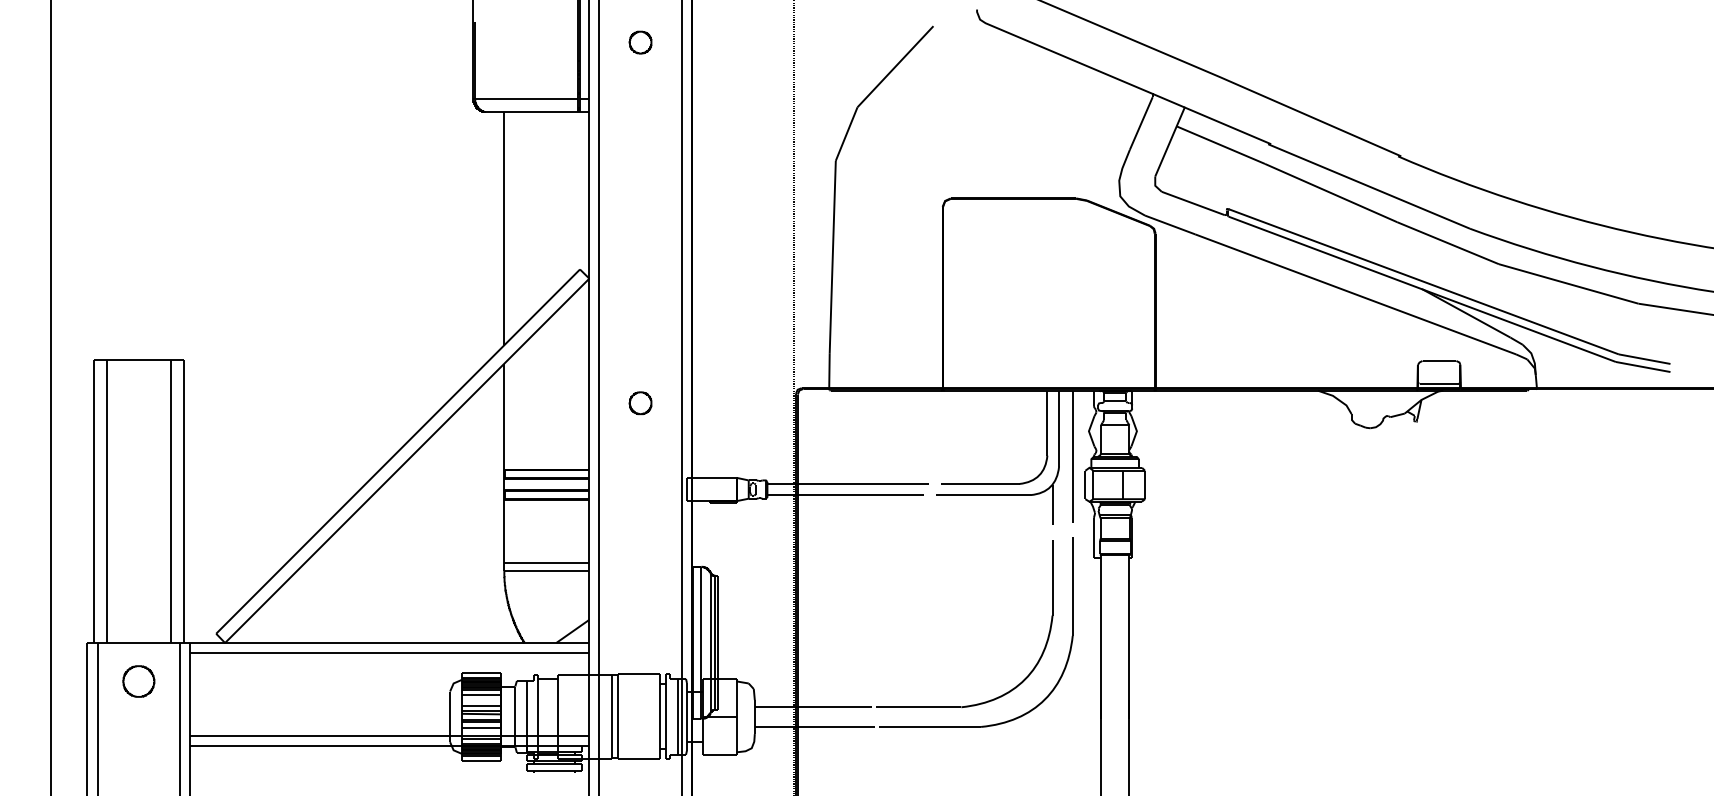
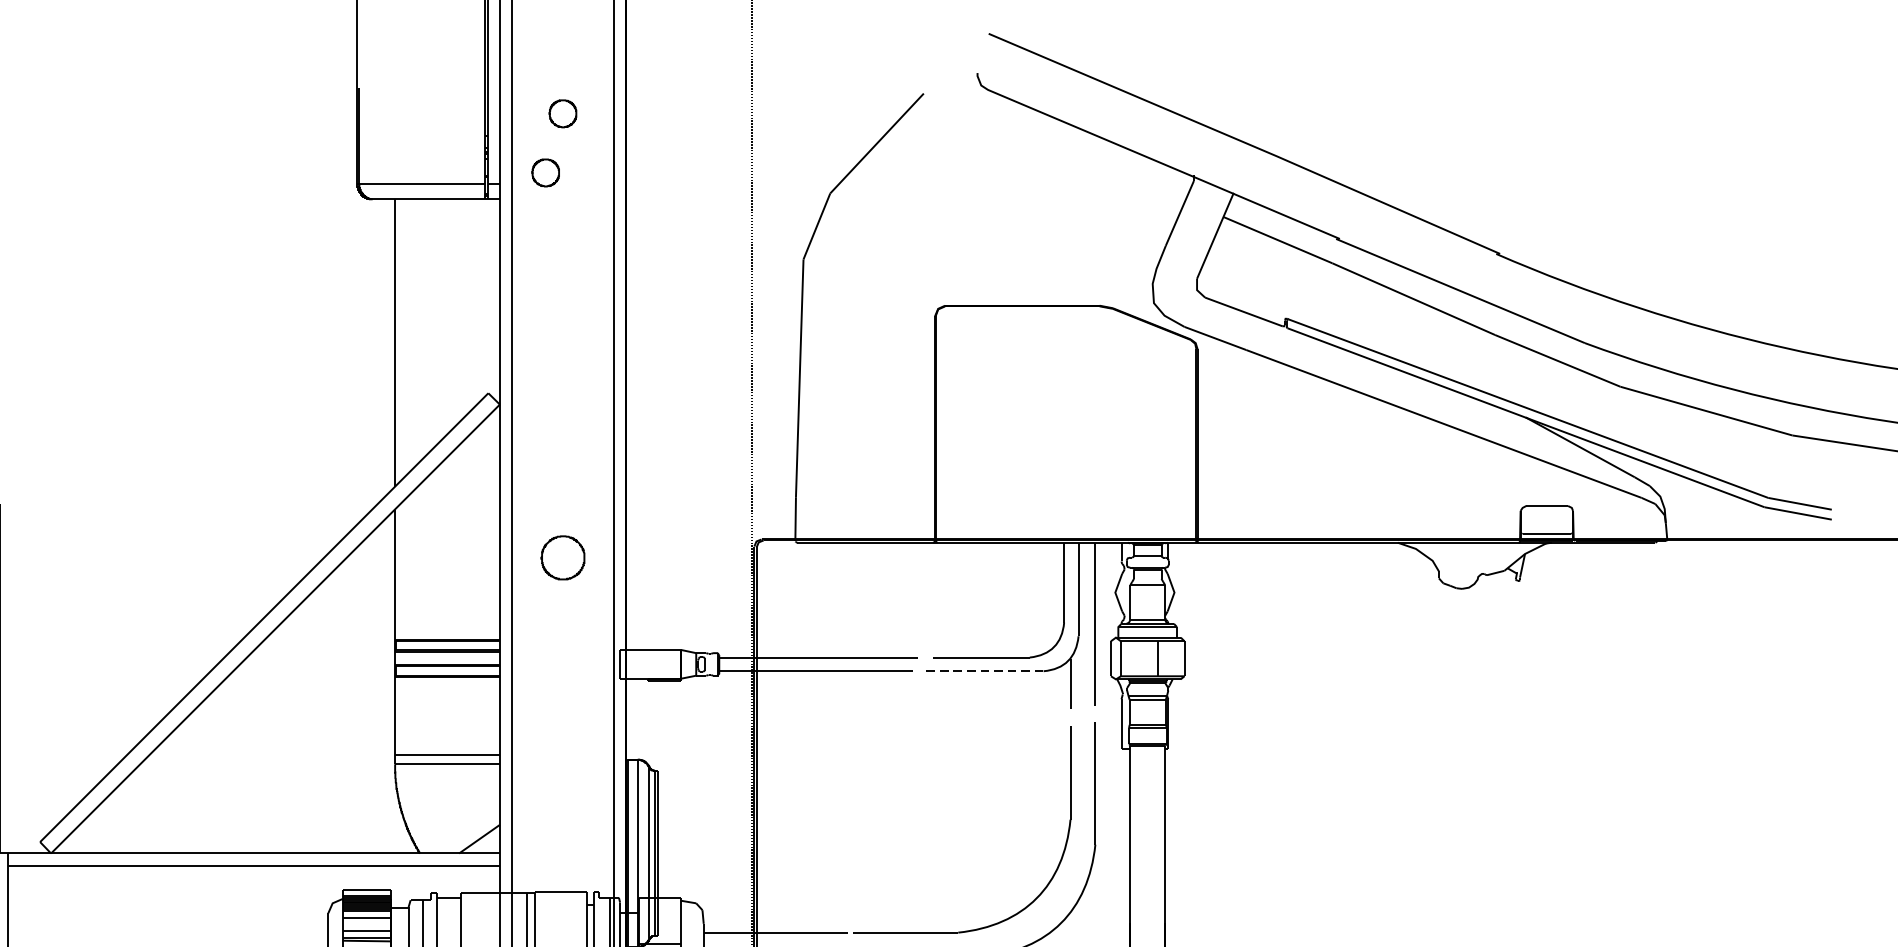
part: (626, 90) -> (545, 172), added
part: (640, 403) -> (562, 558), size x1.6
line: (983, 495) -> (985, 671), solid -> dashed

